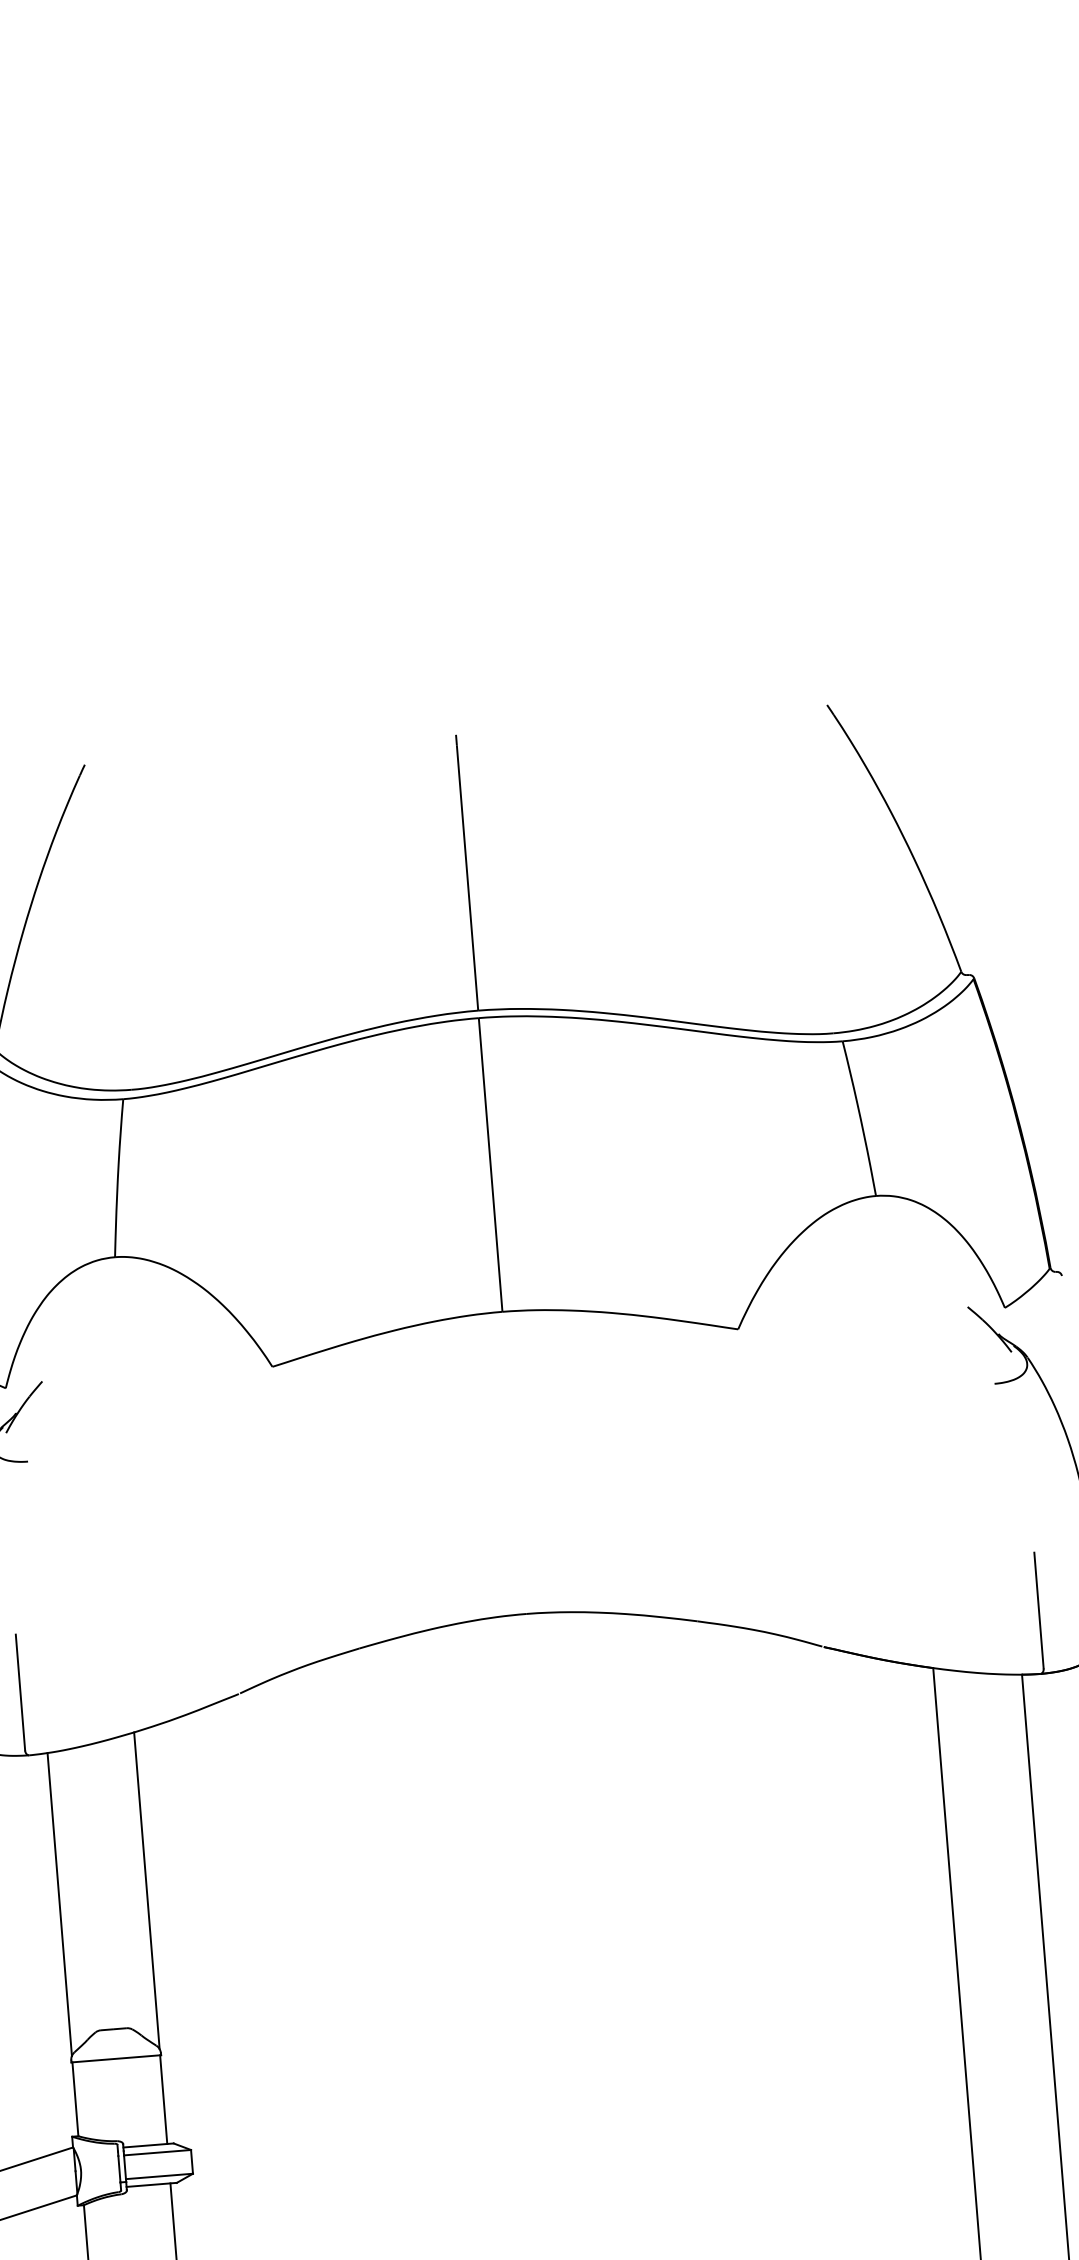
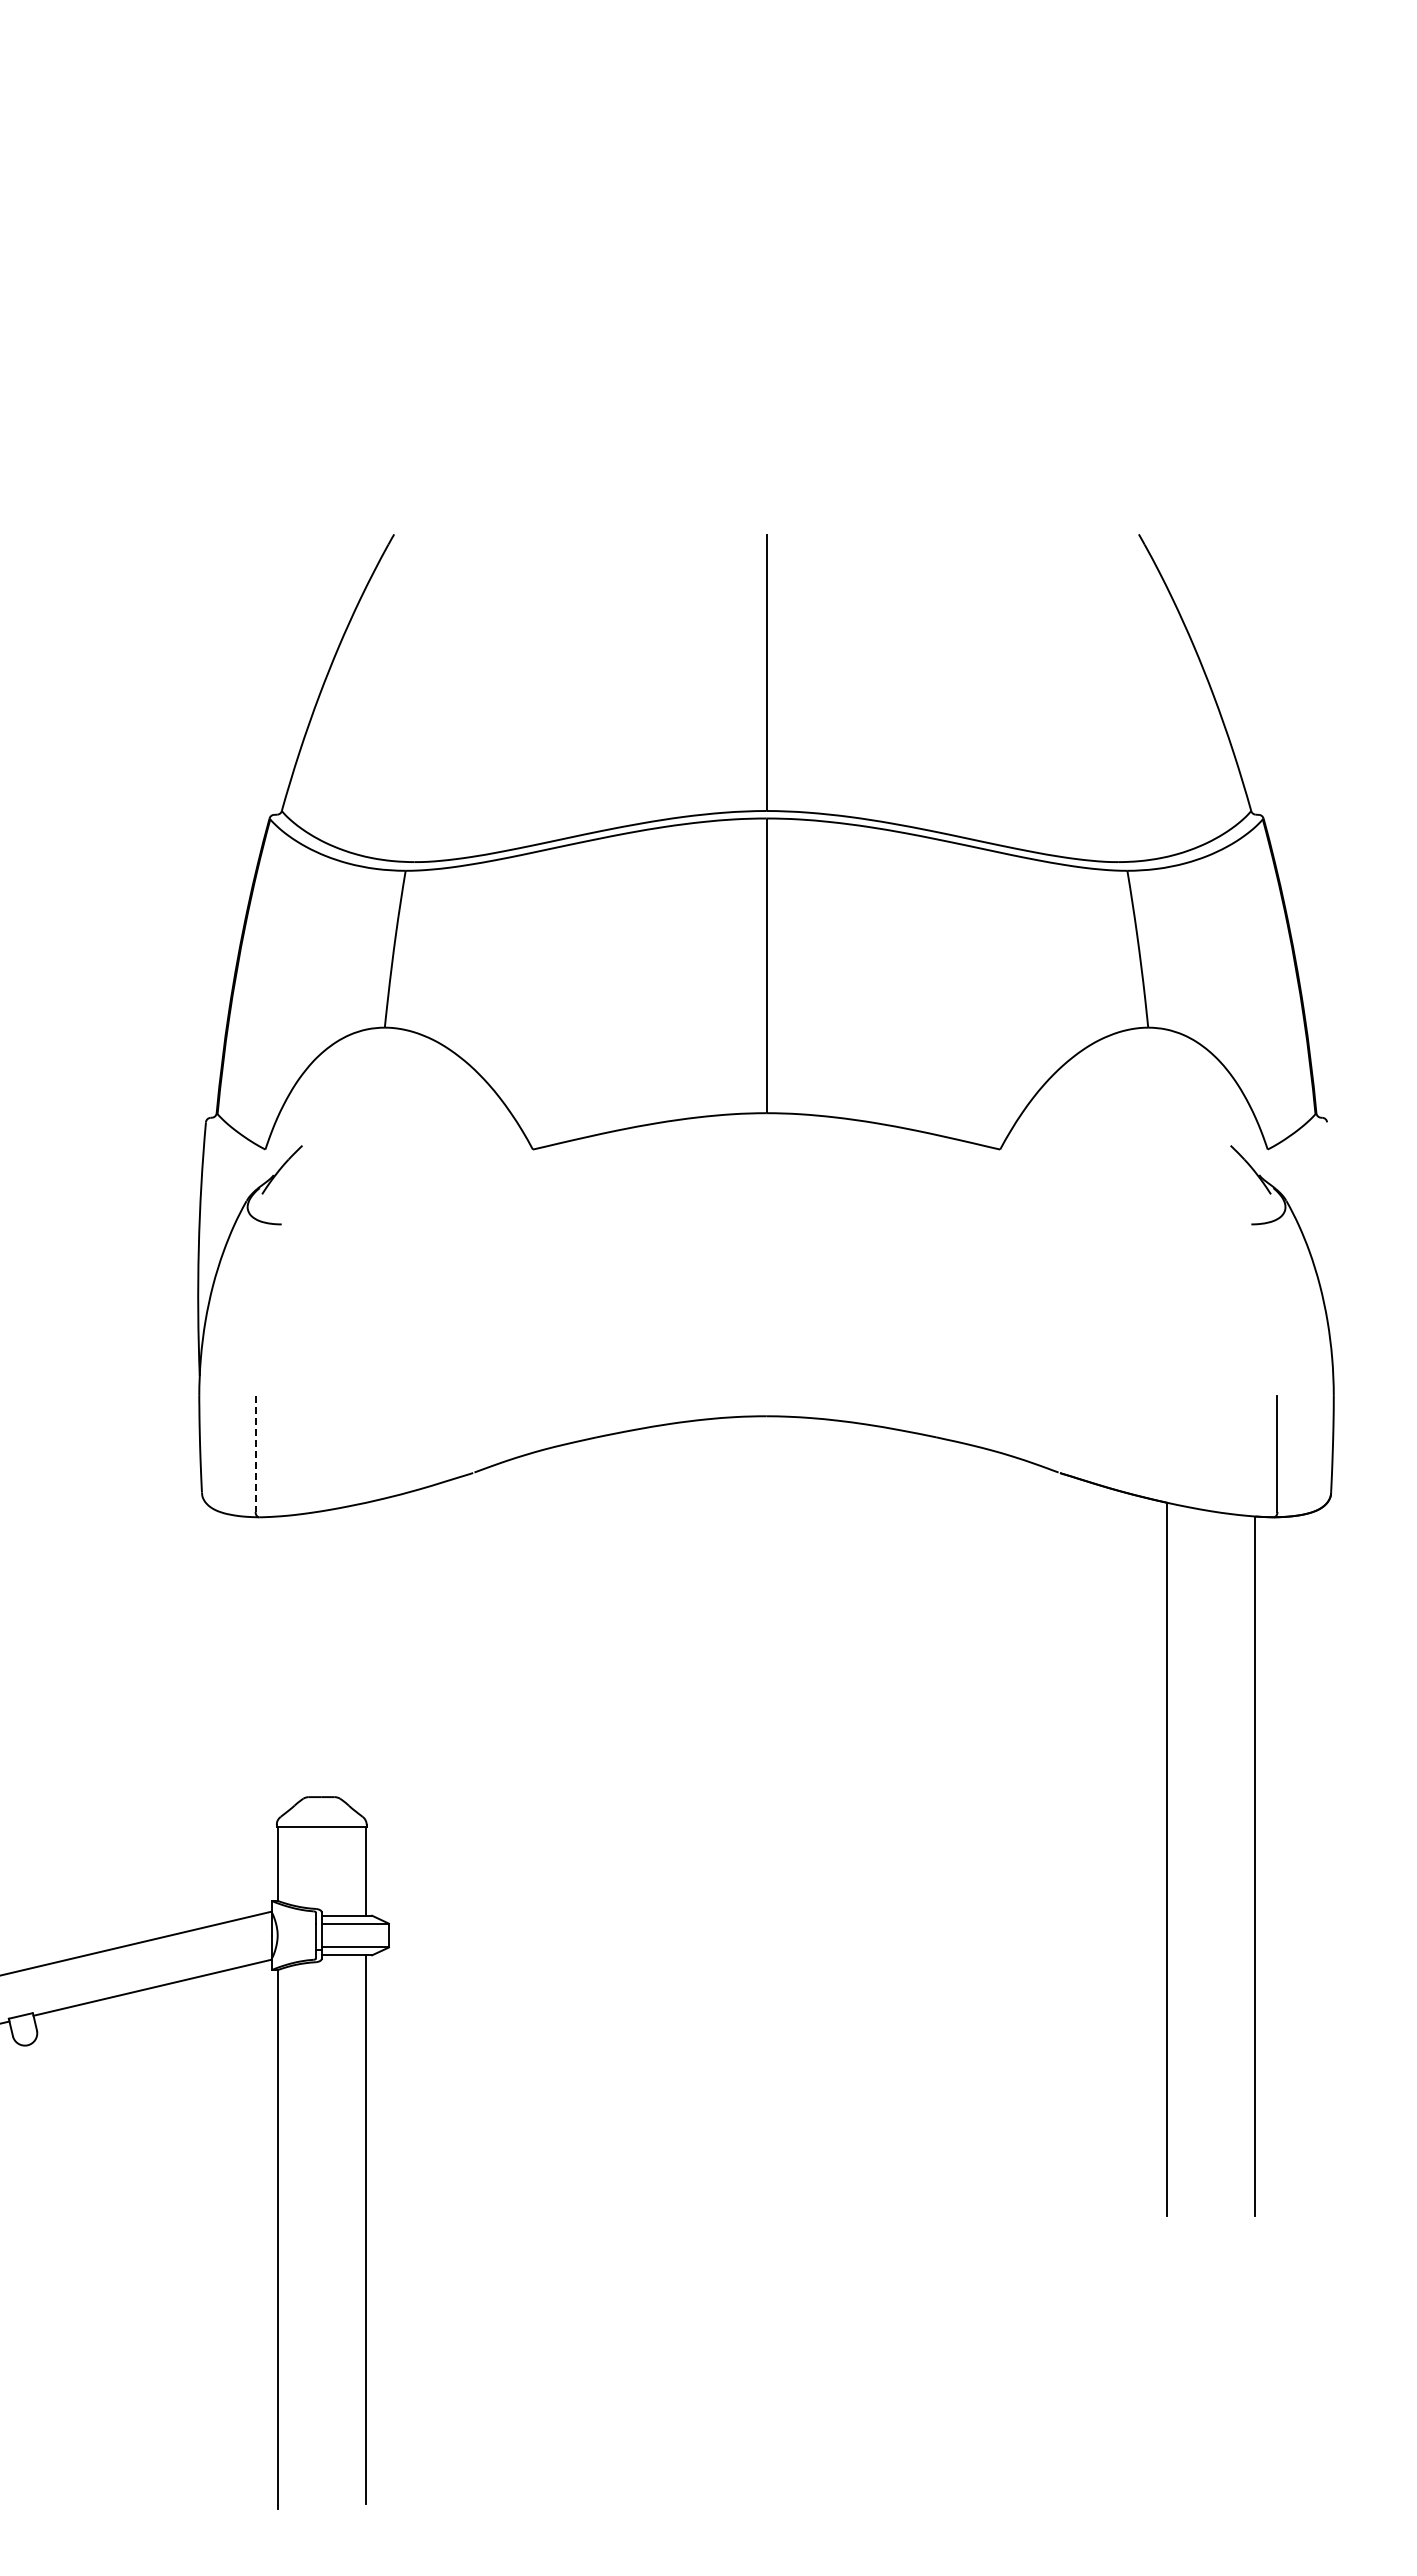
line: (20, 1693) -> (255, 1454), solid -> dashed
line: (146, 1890) -> (365, 1661), removed
line: (59, 1904) -> (277, 1668), removed

